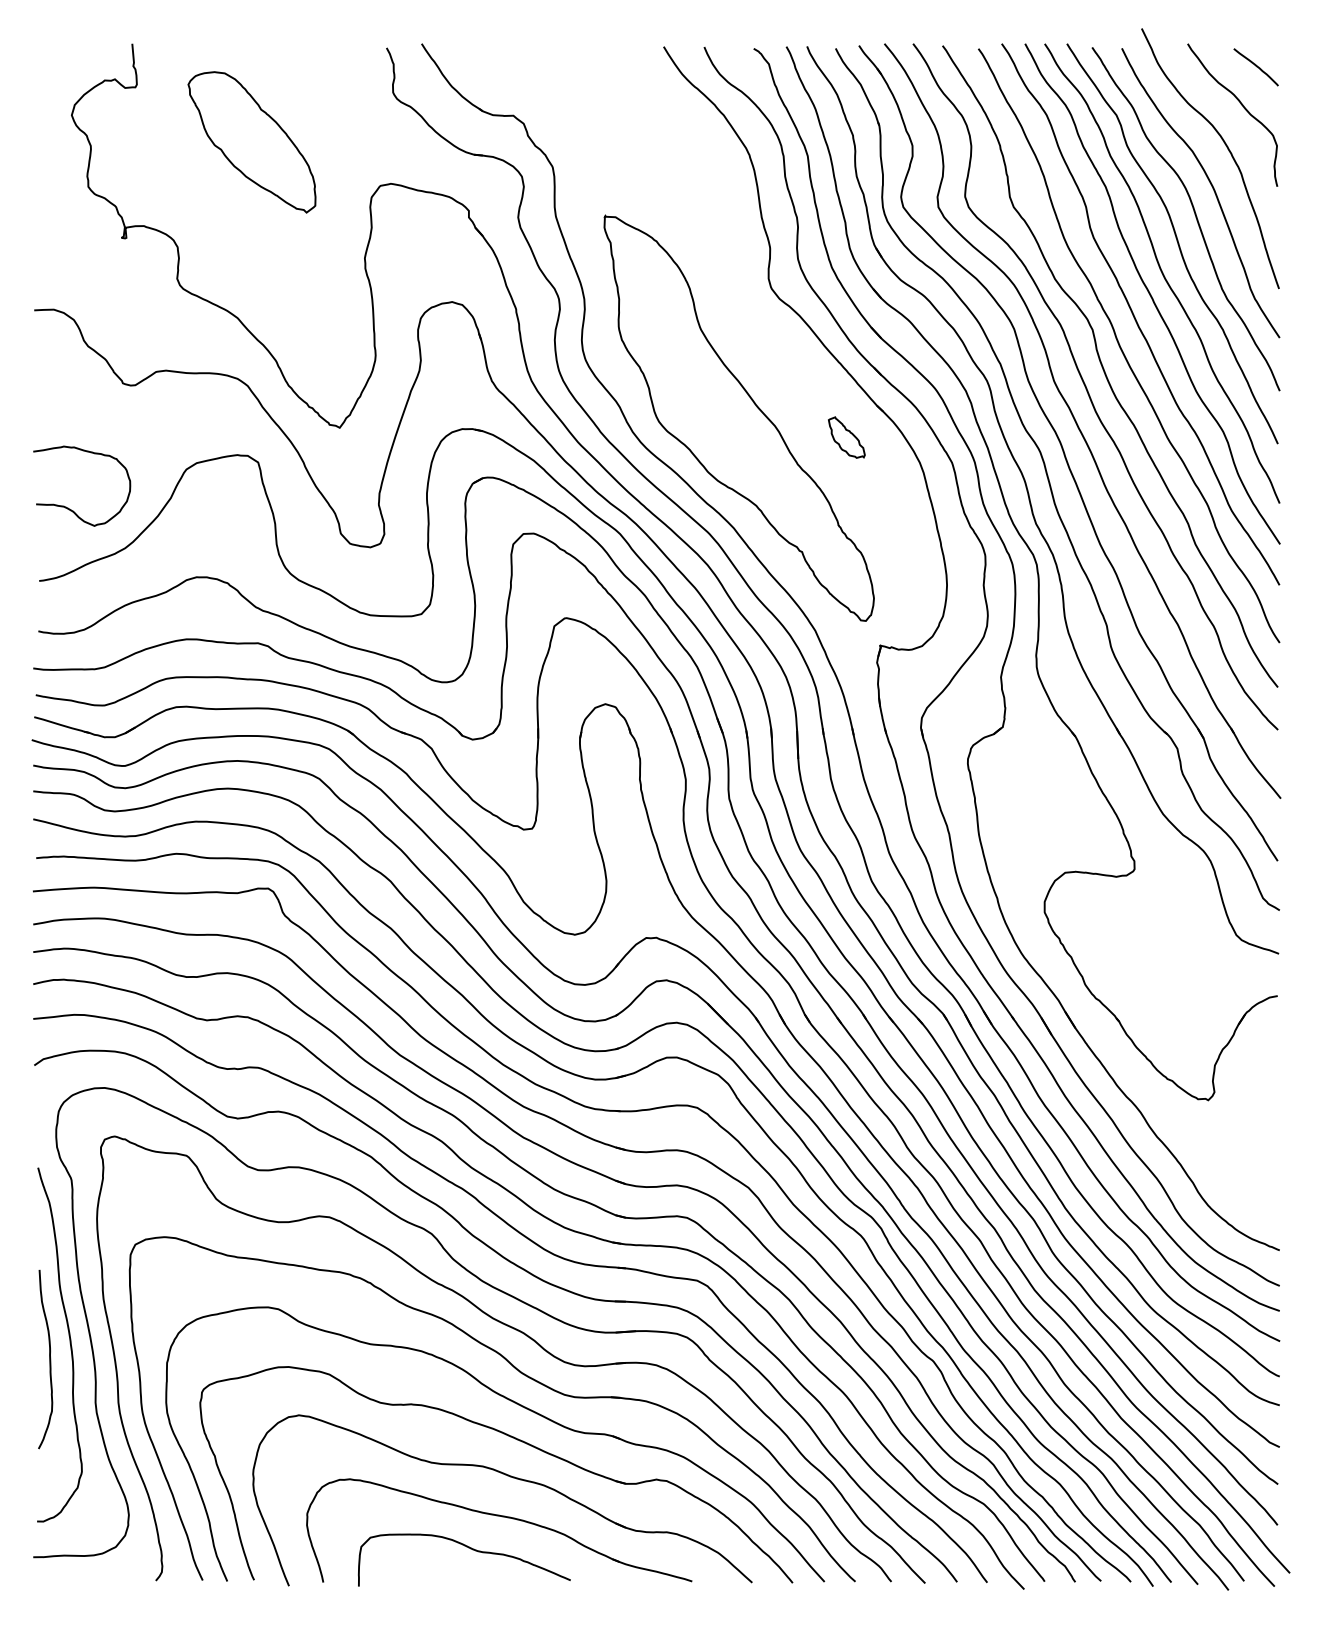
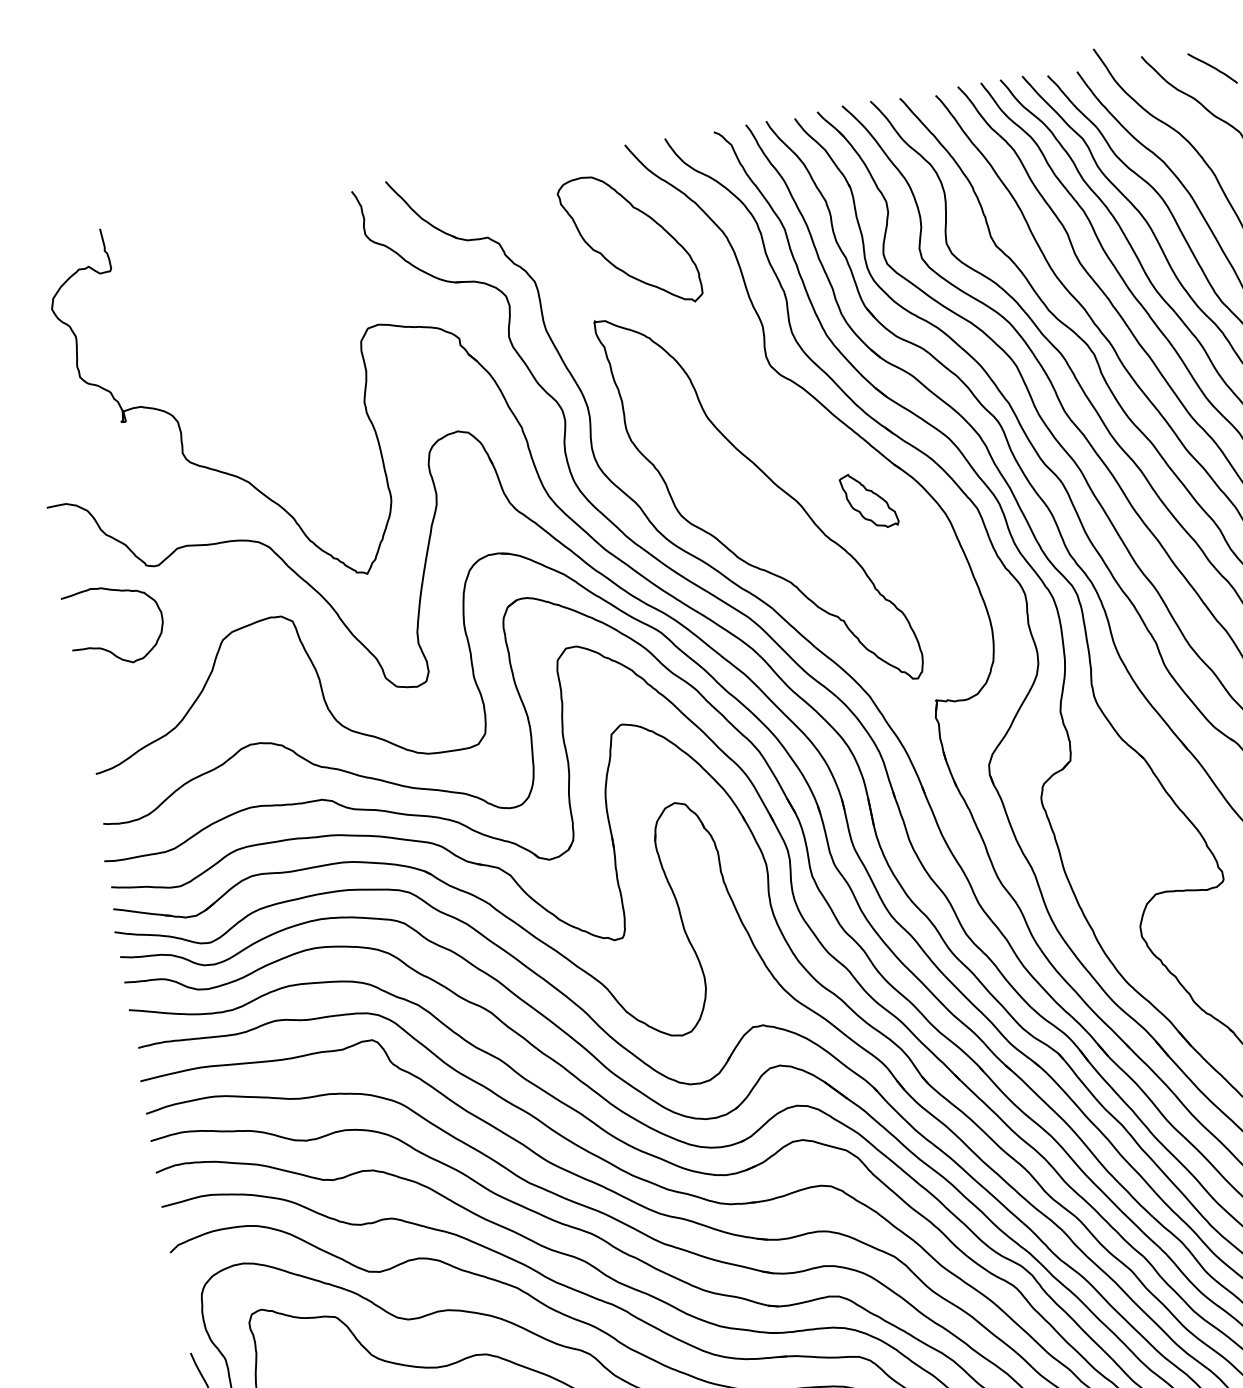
part: (251, 142) -> (629, 241), moved
part: (846, 437) -> (868, 500), size x1.43
curve: (68, 507) -> (104, 648), moved

